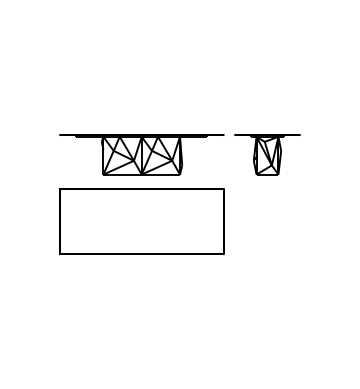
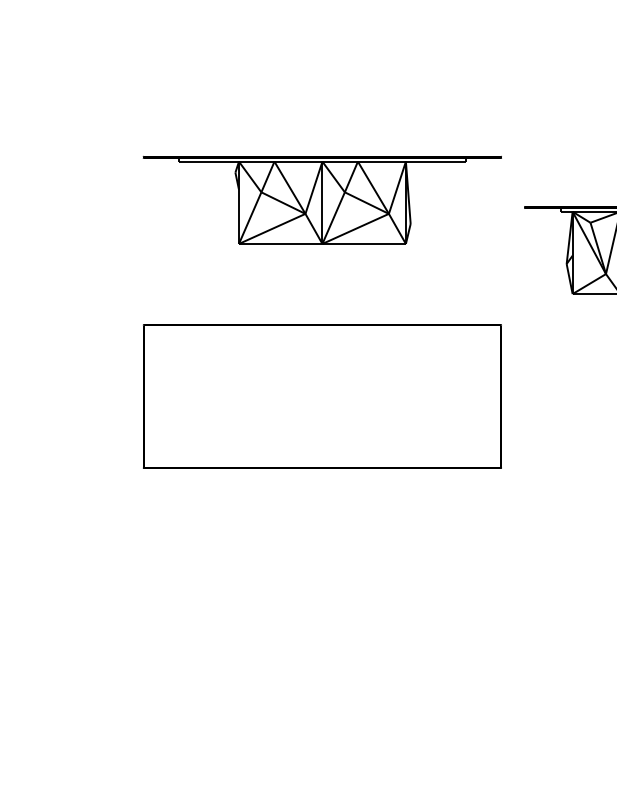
part: (141, 154) -> (321, 200), moved

